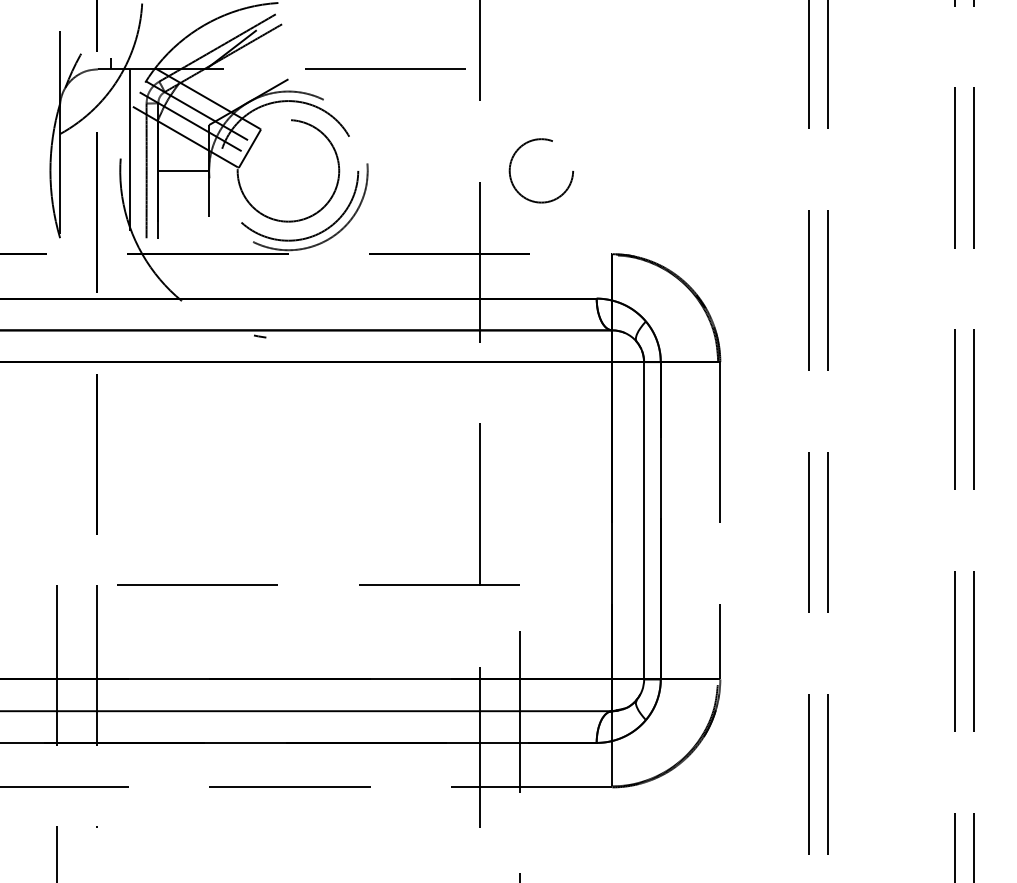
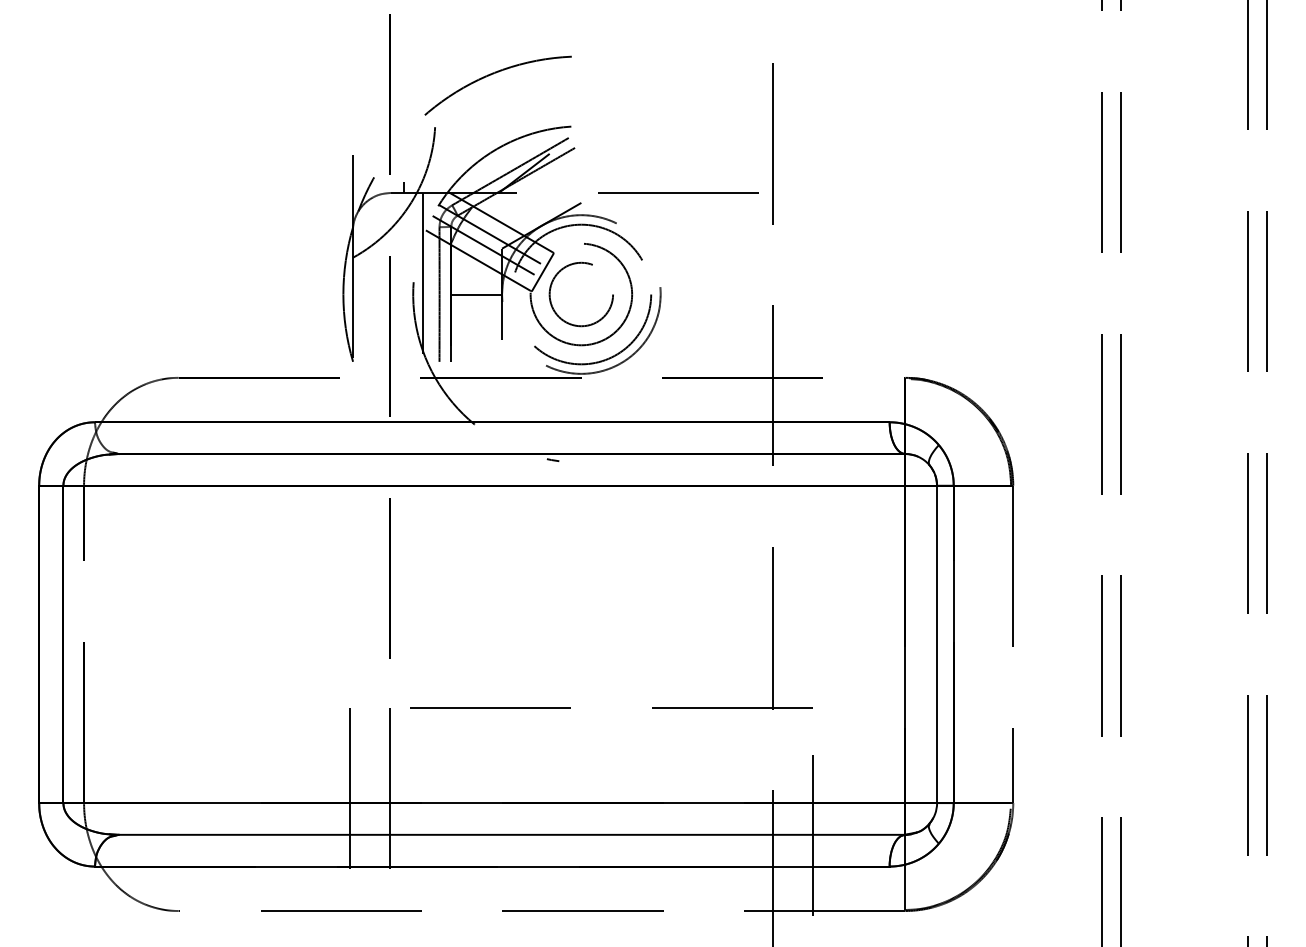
circle: (540, 170) -> (580, 294), moved

